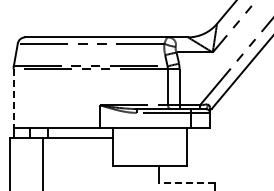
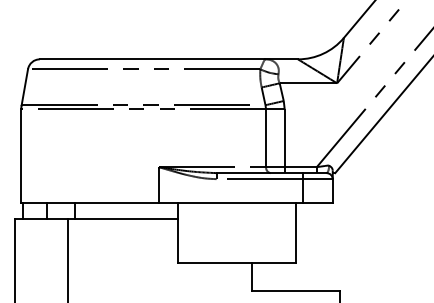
line: (13, 98) -> (21, 156), dashed -> solid
line: (186, 183) -> (295, 291), dashed -> solid

